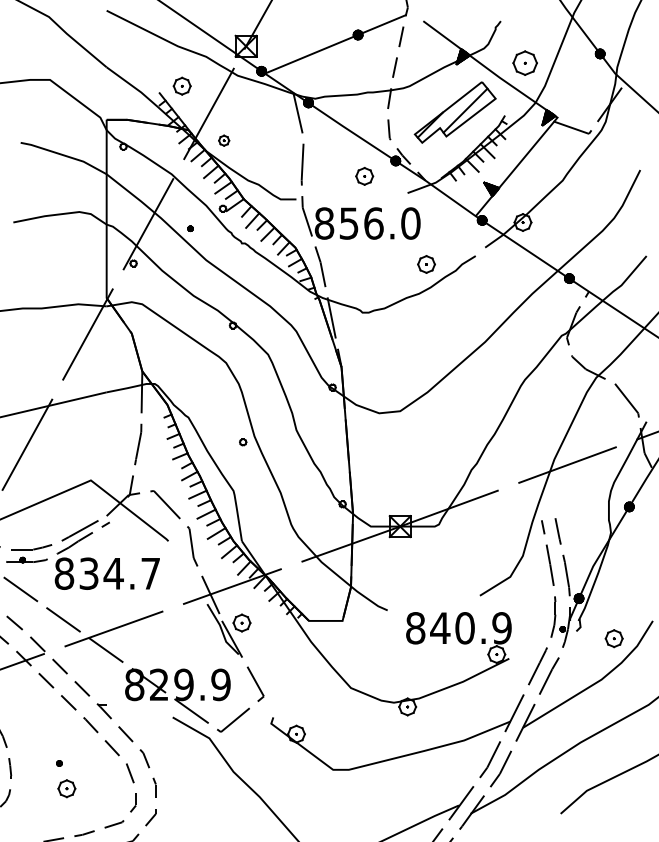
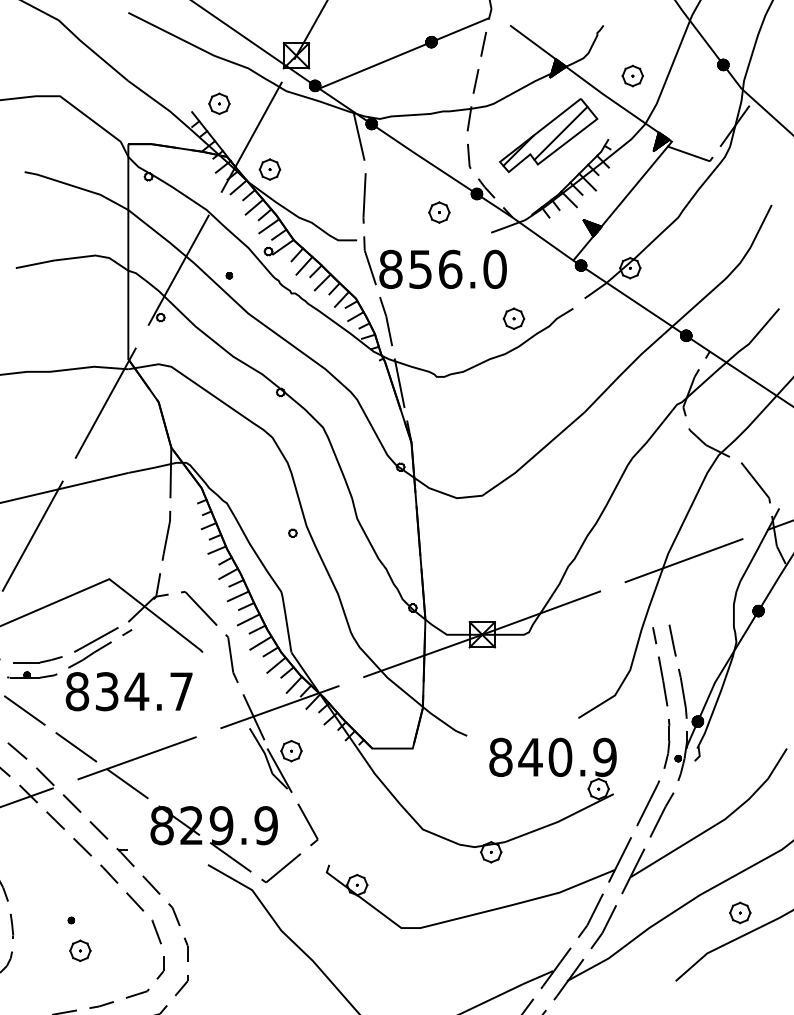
part: (524, 62) -> (632, 75), size x0.71
part: (223, 140) -> (269, 169), size x1.67
part: (614, 638) -> (740, 912), moved

